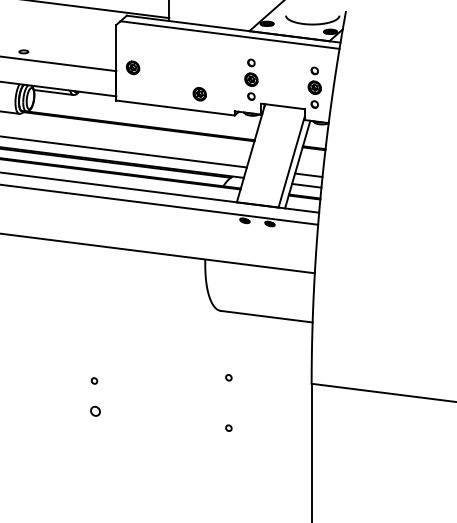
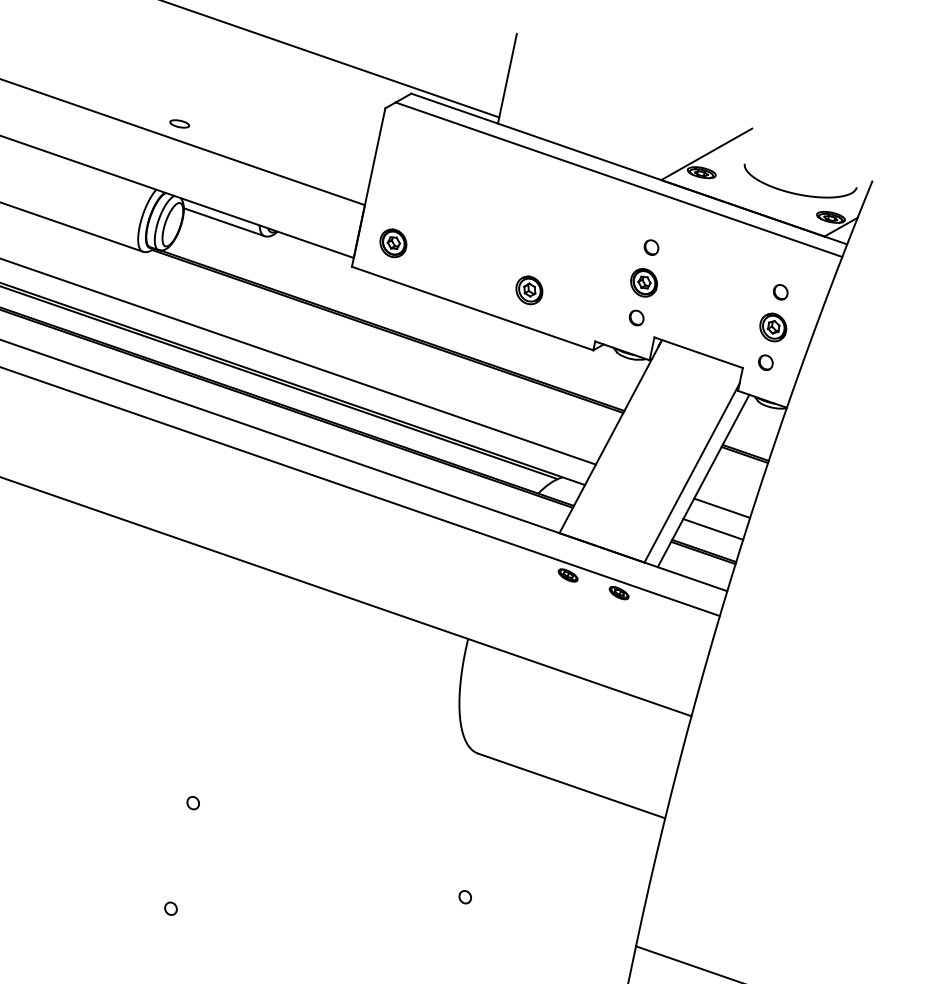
part: (132, 67) -> (392, 242), moved
part: (94, 380) -> (193, 802), moved
part: (95, 411) -> (170, 908), size x0.62

